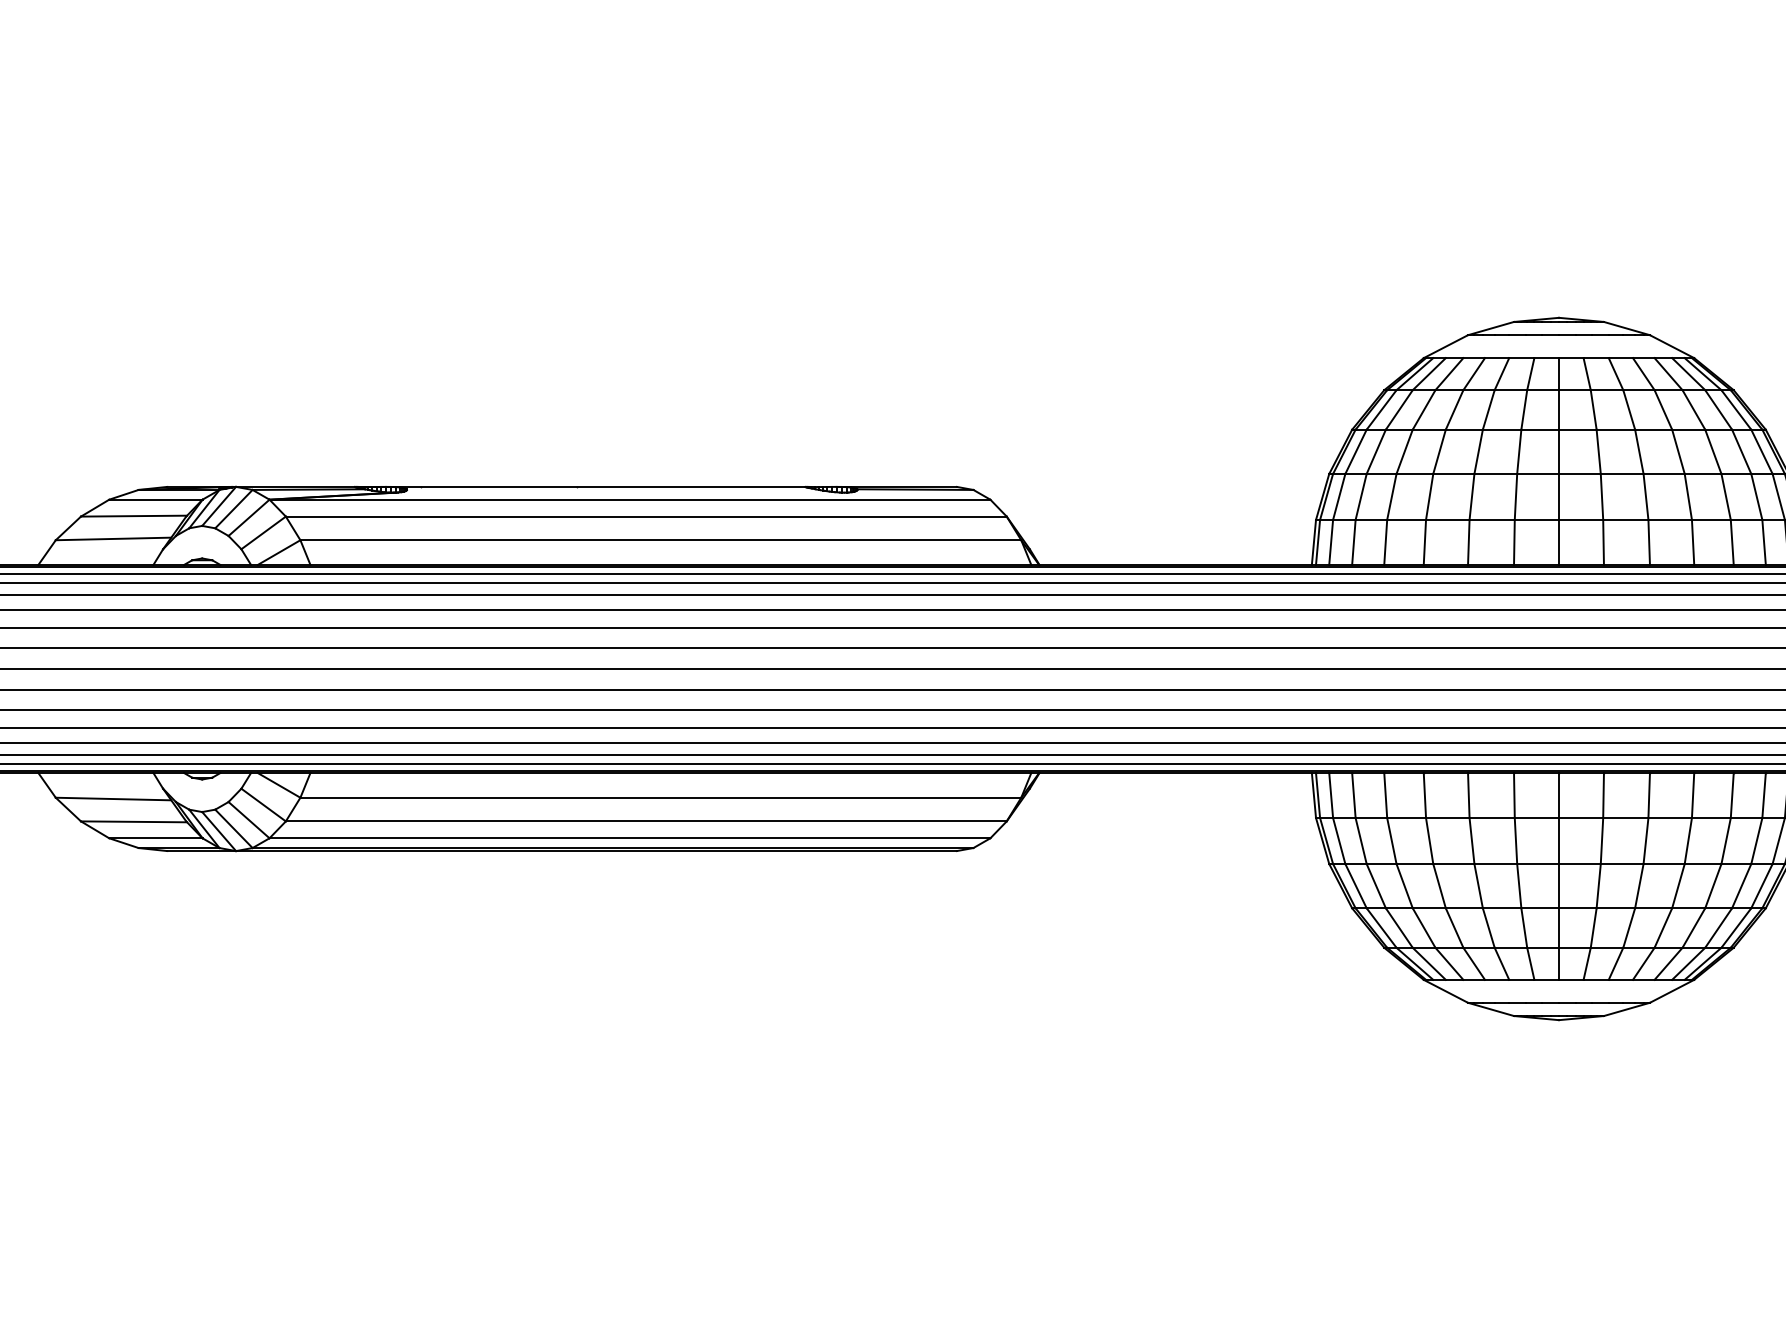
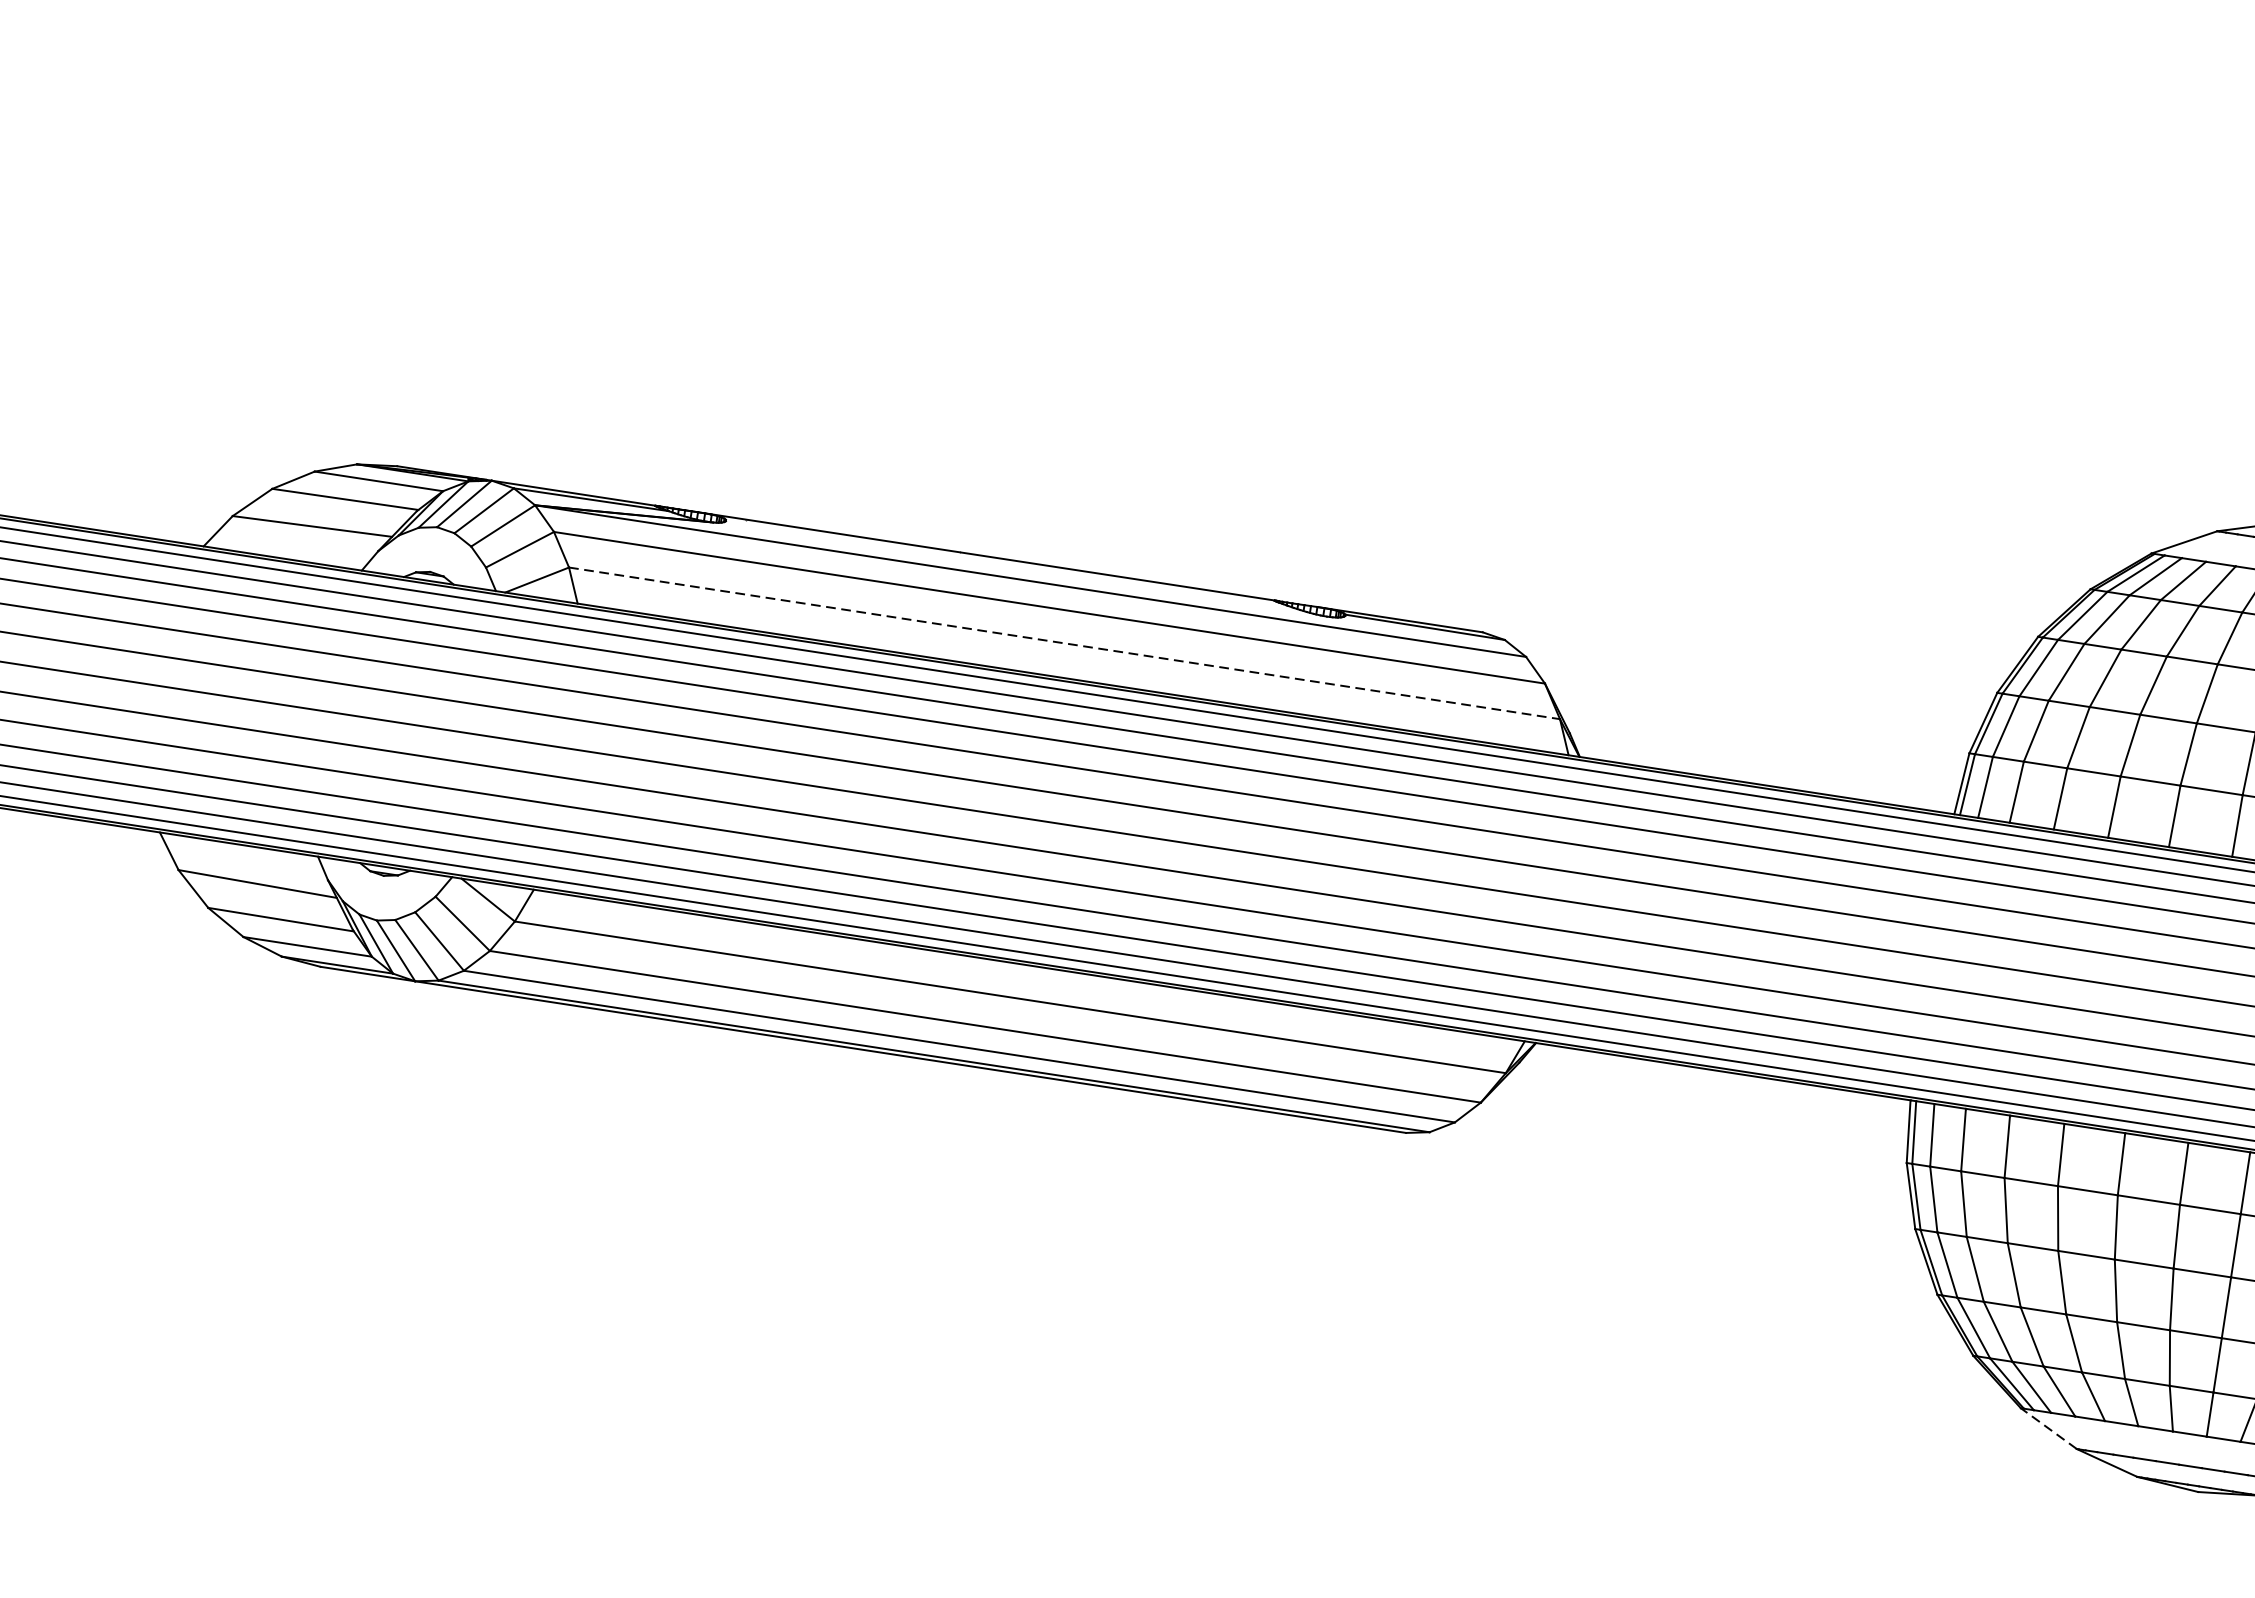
line: (661, 540) -> (1065, 643), solid -> dashed
line: (1445, 991) -> (2048, 1428), solid -> dashed

